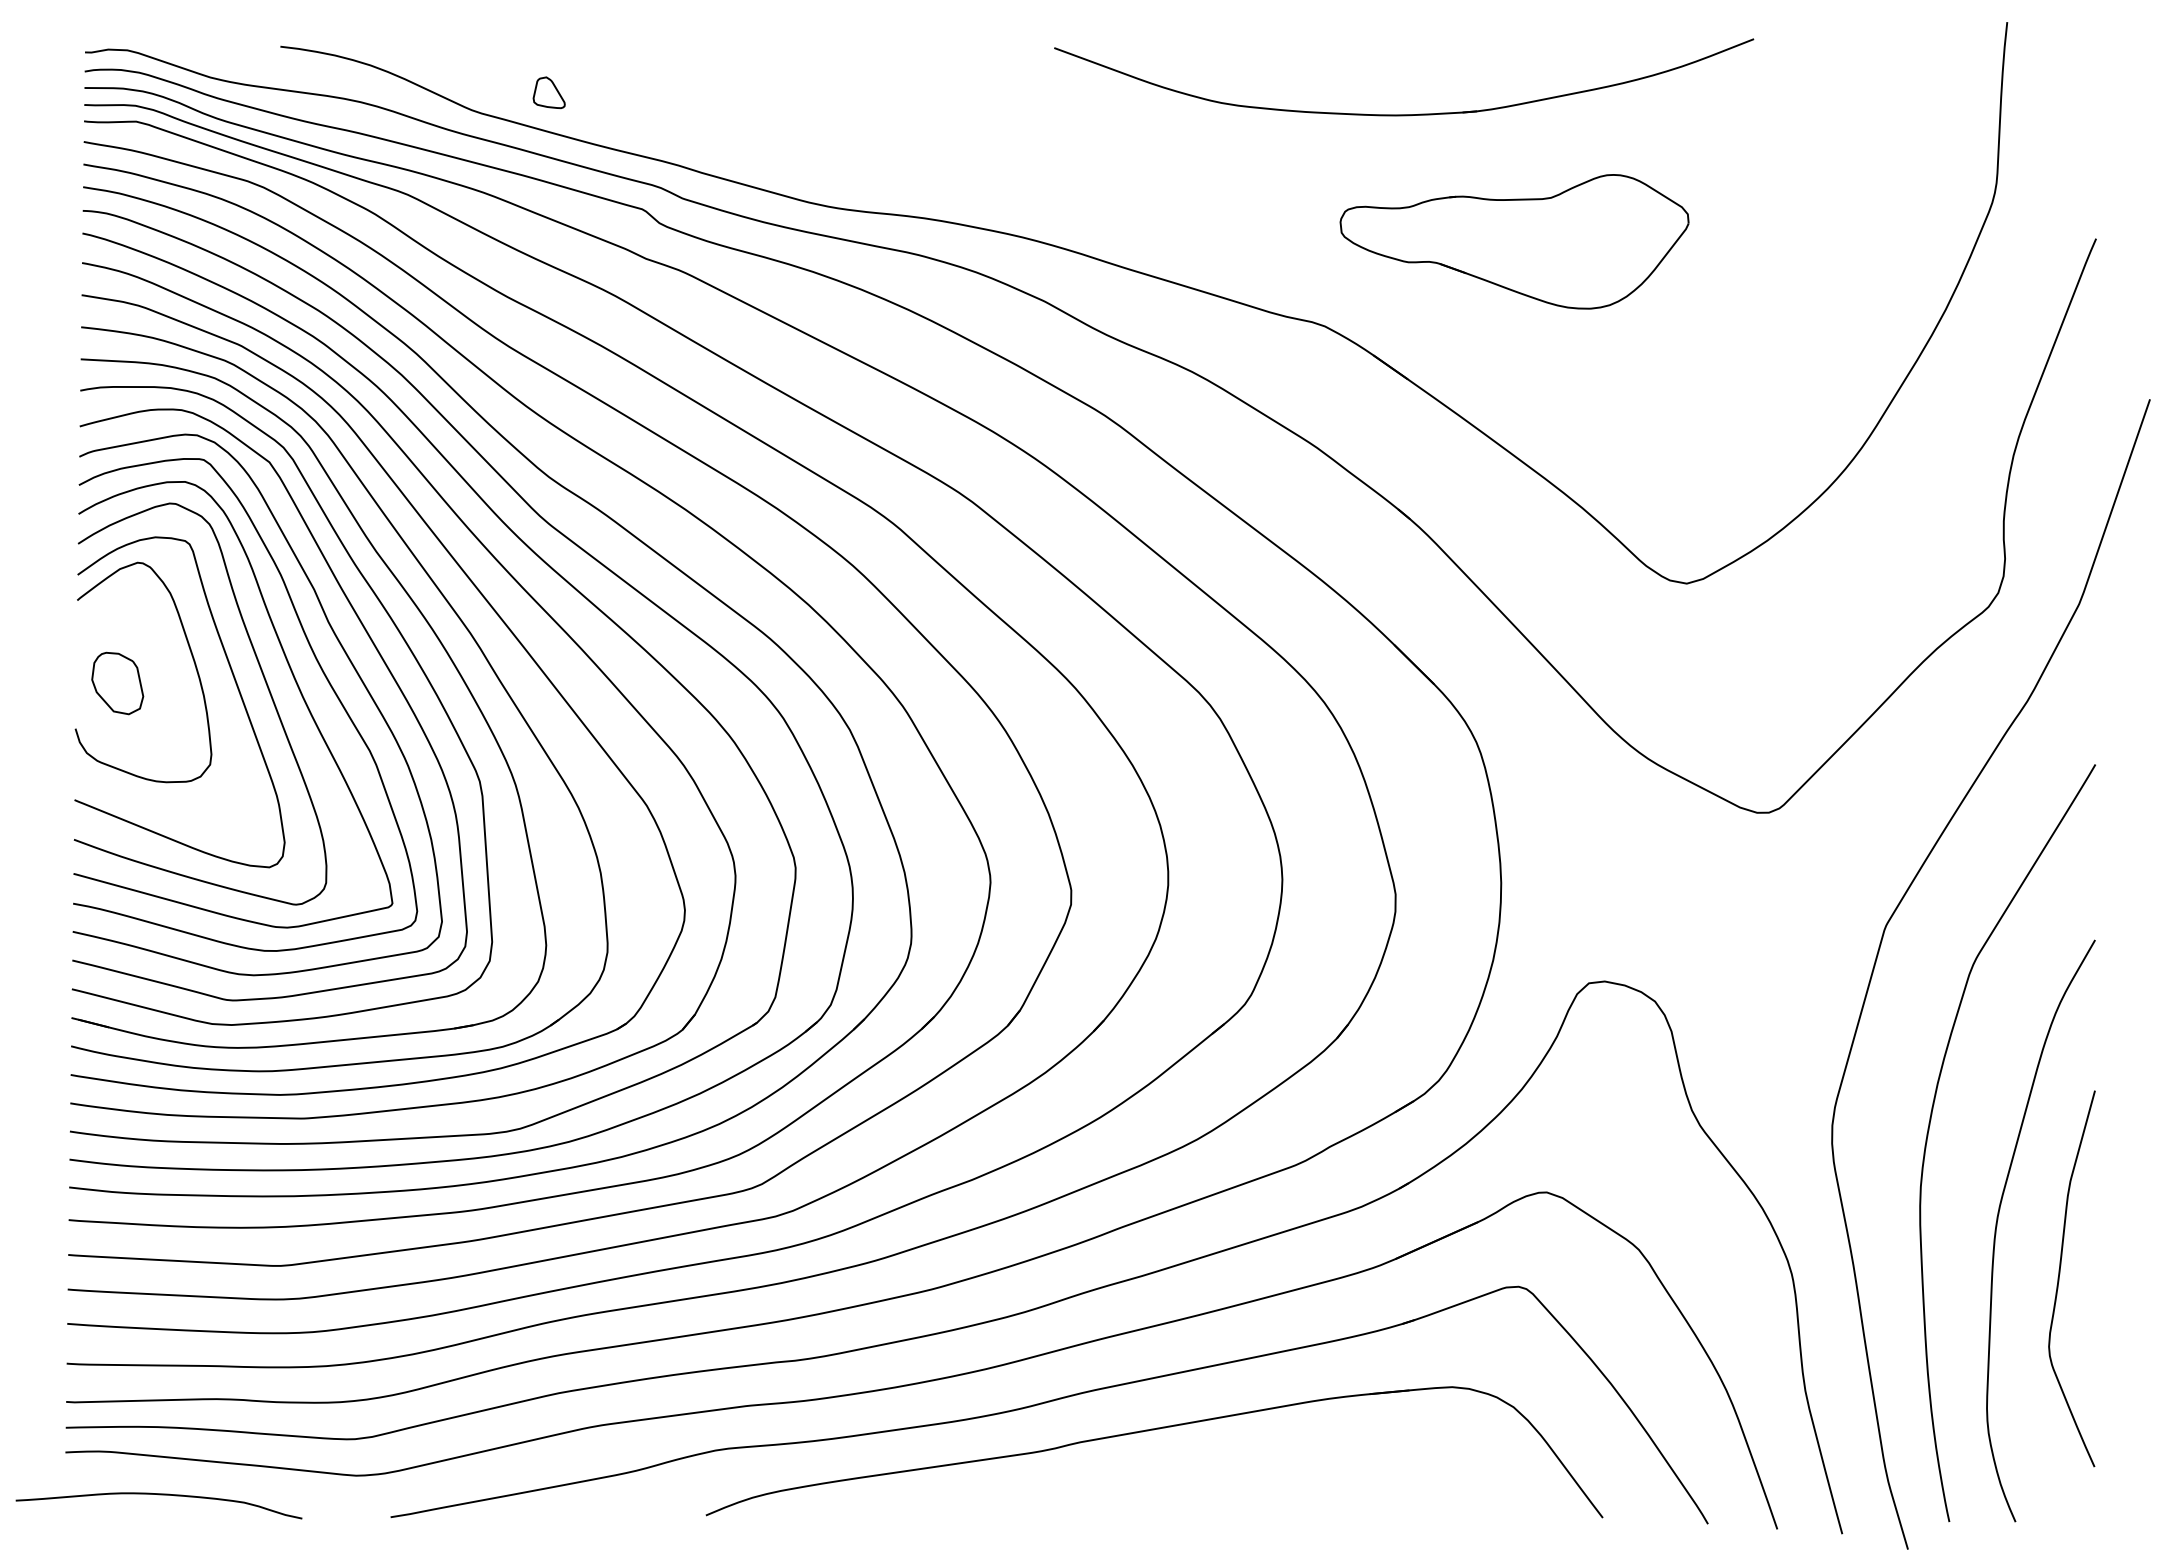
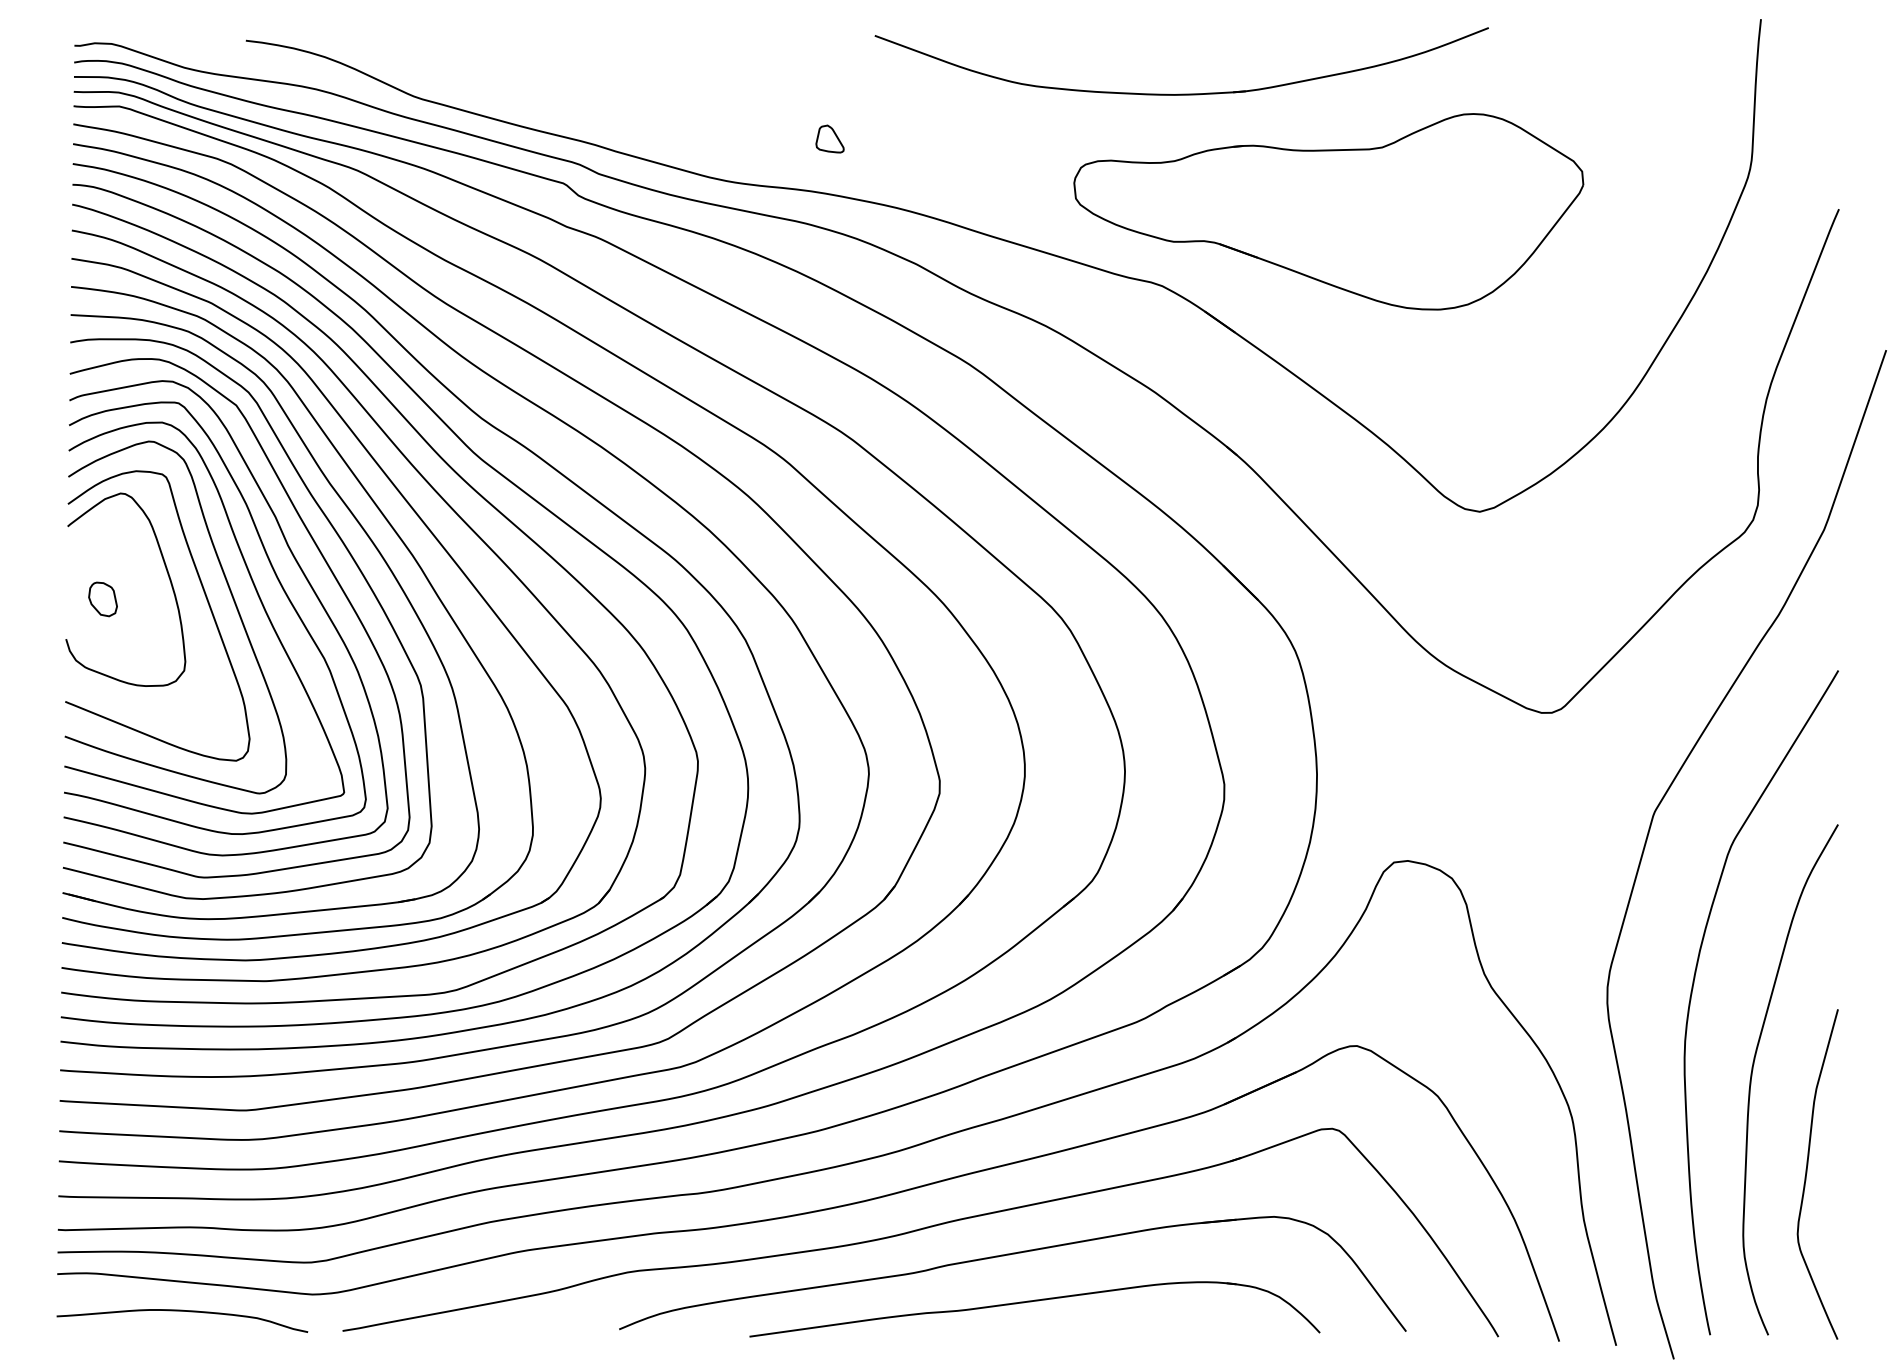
part: (548, 92) -> (829, 138), moved
part: (1404, 114) -> (1182, 94), moved
part: (1514, 241) -> (1328, 211), size x1.67
part: (117, 683) -> (102, 599), size x0.62
curve: (2060, 1274) -> (1807, 1170), moved
part: (1176, 1484) -> (1032, 1302), added
curve: (158, 1495) -> (181, 1311), moved

